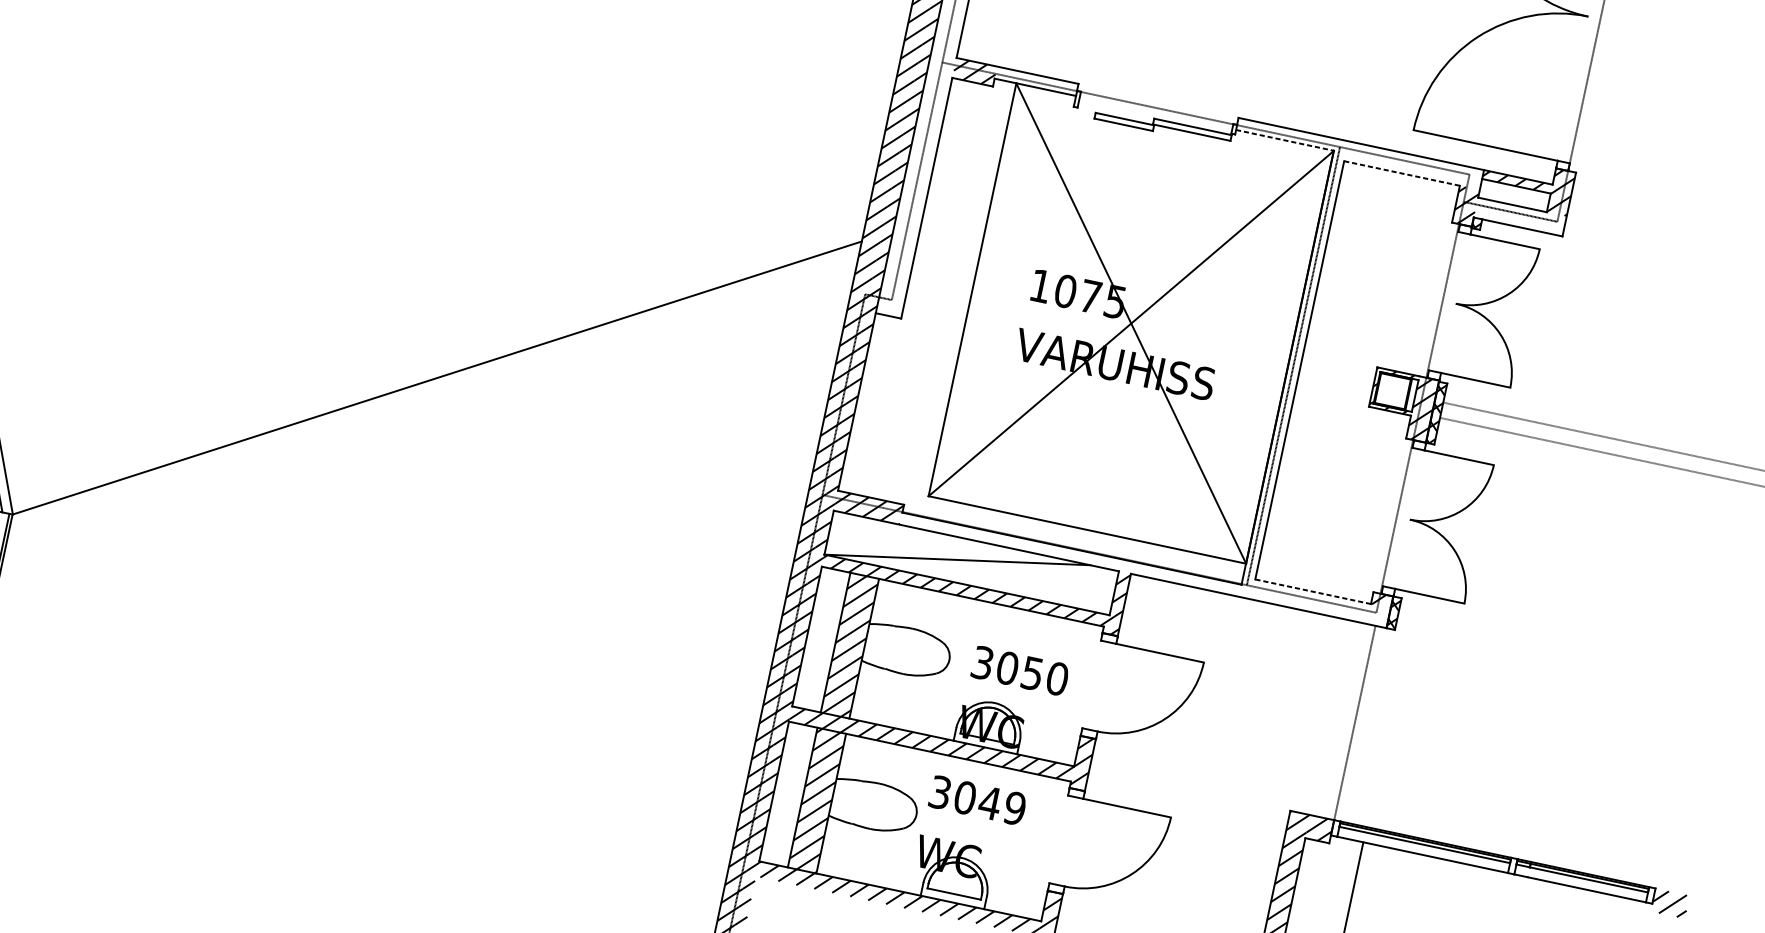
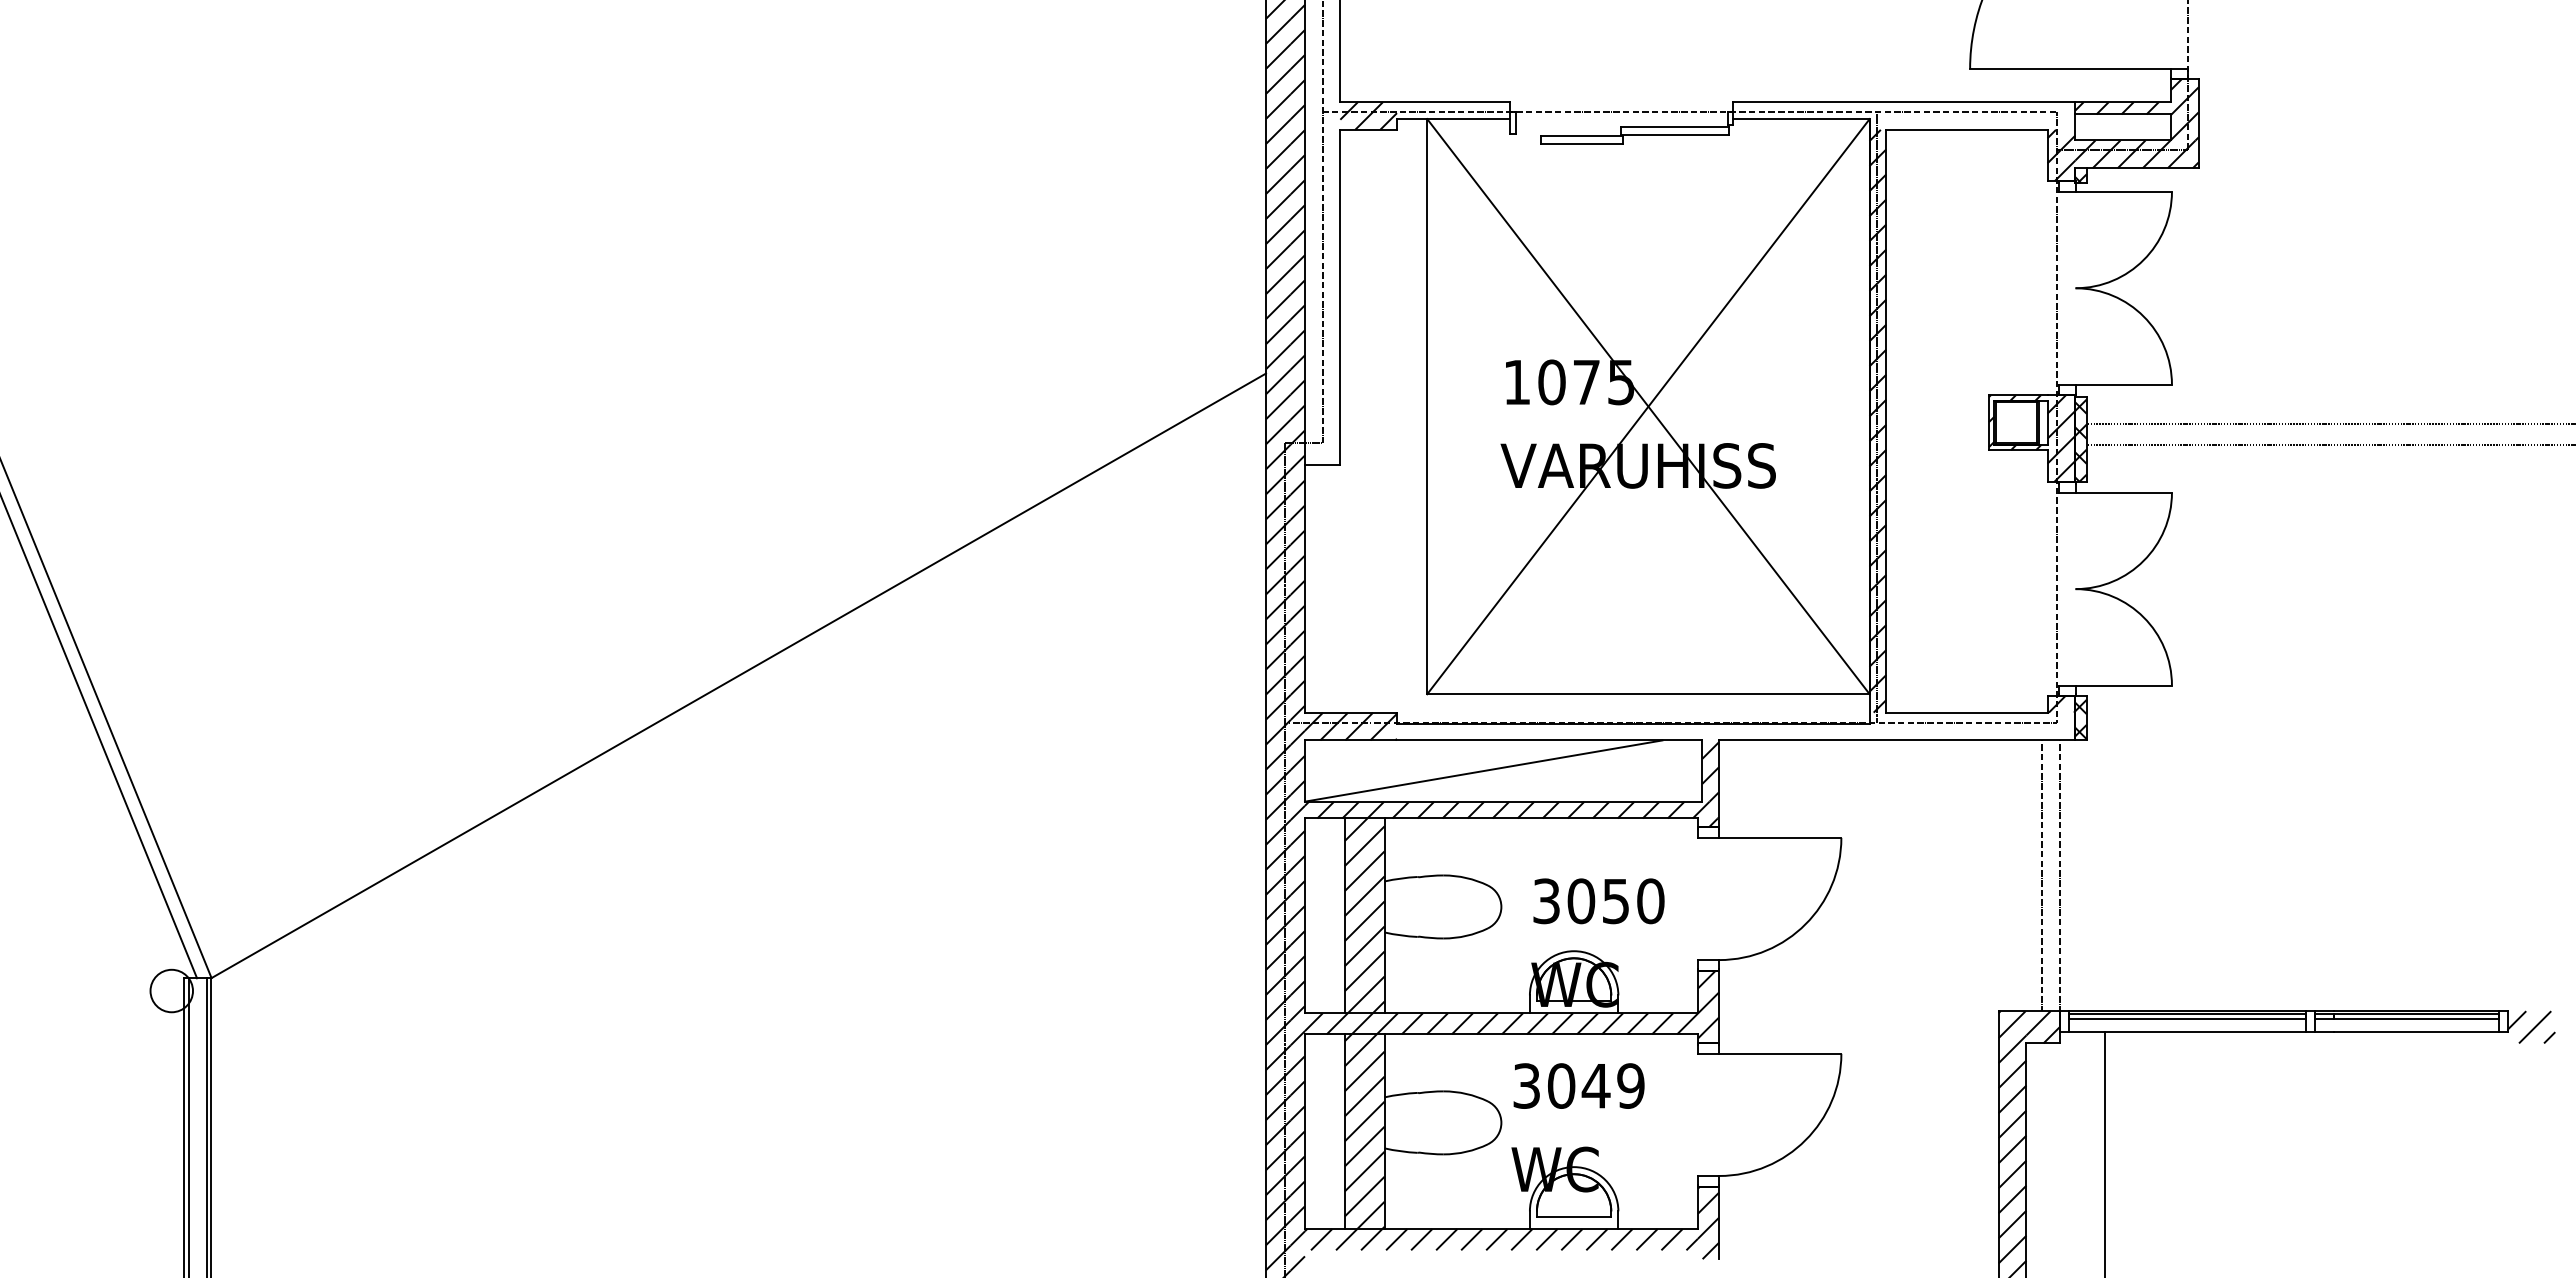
line: (1285, 140) -> (1801, 118), dashed -> solid
line: (1401, 173) -> (1966, 129), dashed -> solid
hatch: (1519, 217) -> (2136, 154), added
hatch: (1293, 368) -> (1877, 420), added
line: (1312, 591) -> (1966, 712), dashed -> solid
line: (1342, 720) -> (2042, 875), added

